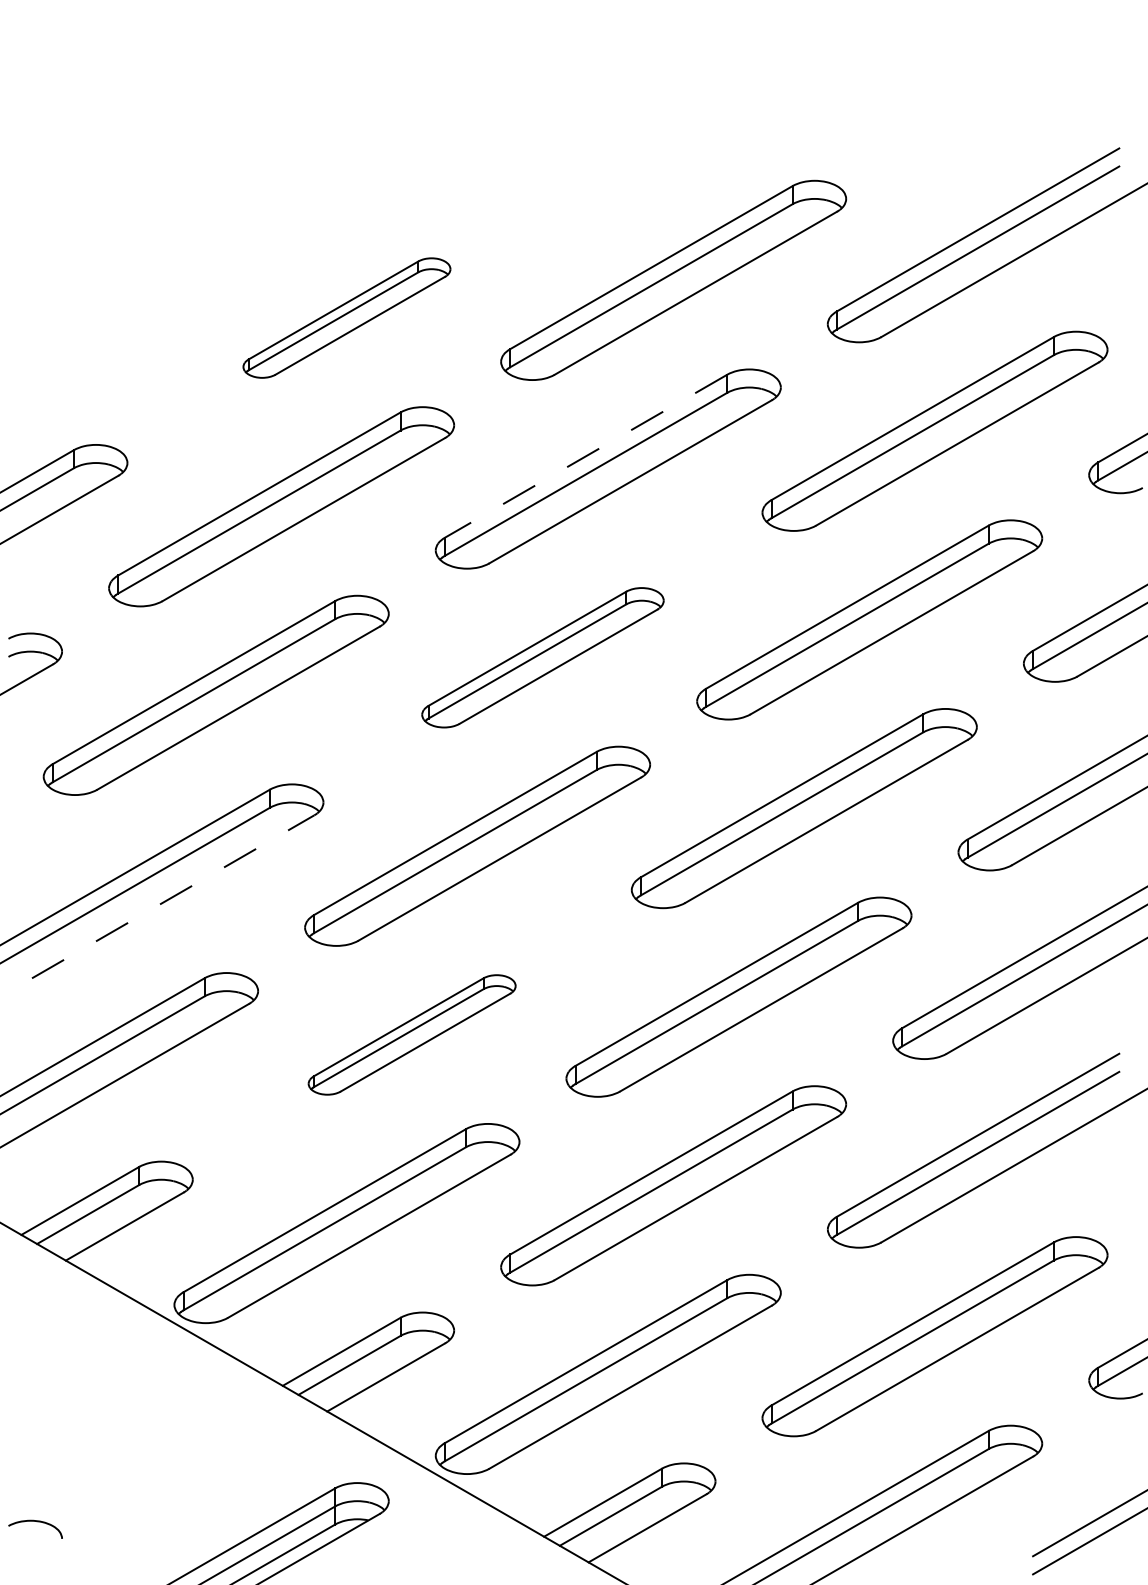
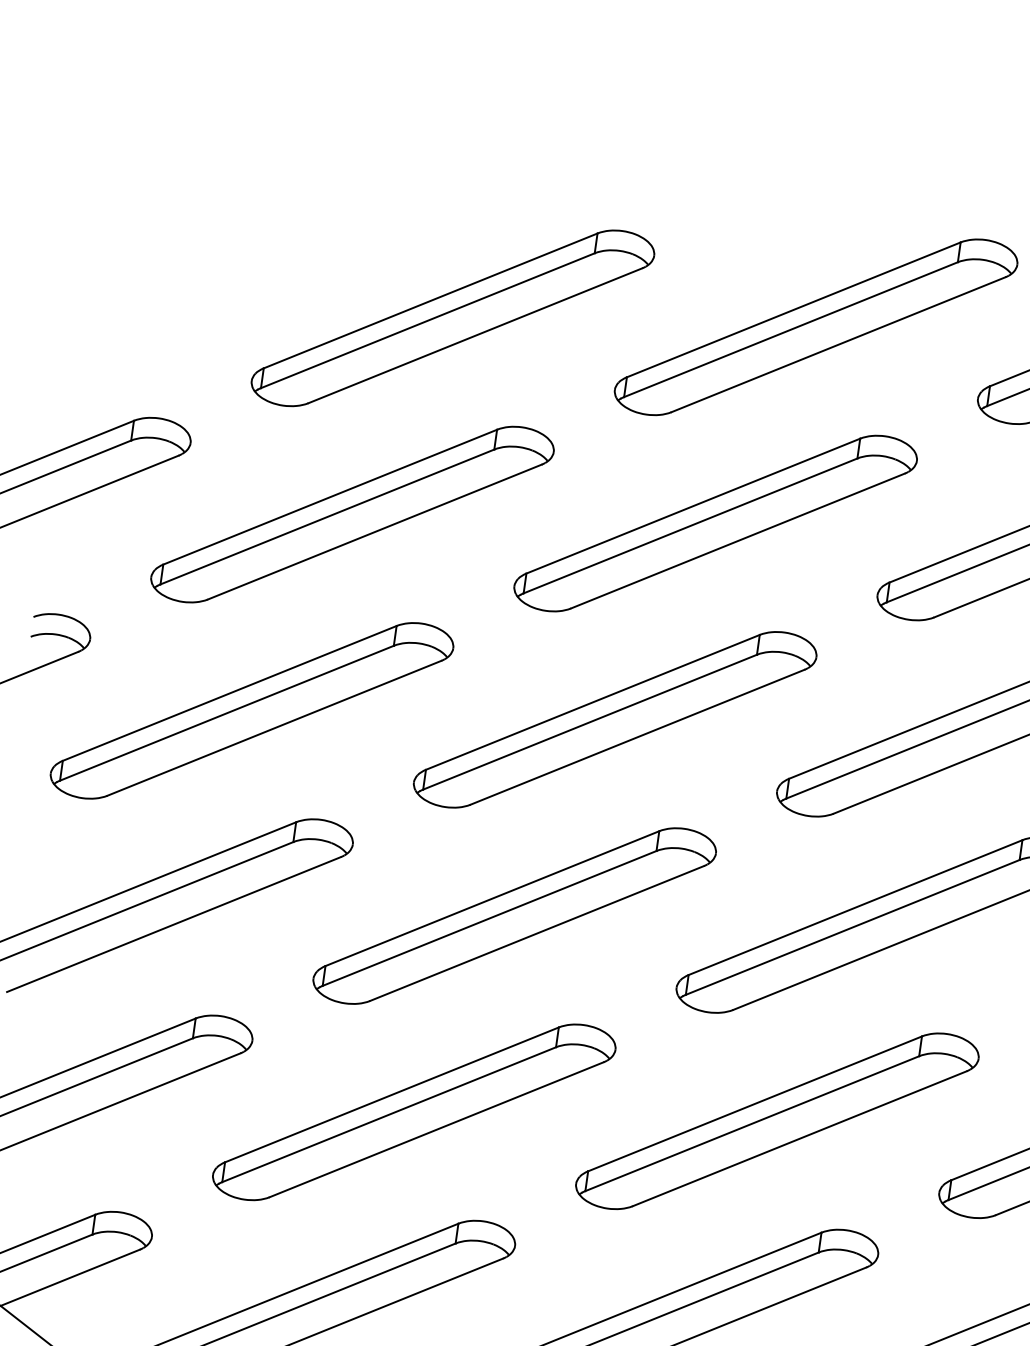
part: (346, 317) -> (452, 317), size x1.67
line: (586, 456) -> (693, 506), dashed -> solid
part: (542, 657) -> (614, 719), size x1.43
line: (173, 896) -> (174, 924), dashed -> solid
part: (411, 1034) -> (413, 1111), size x1.67

